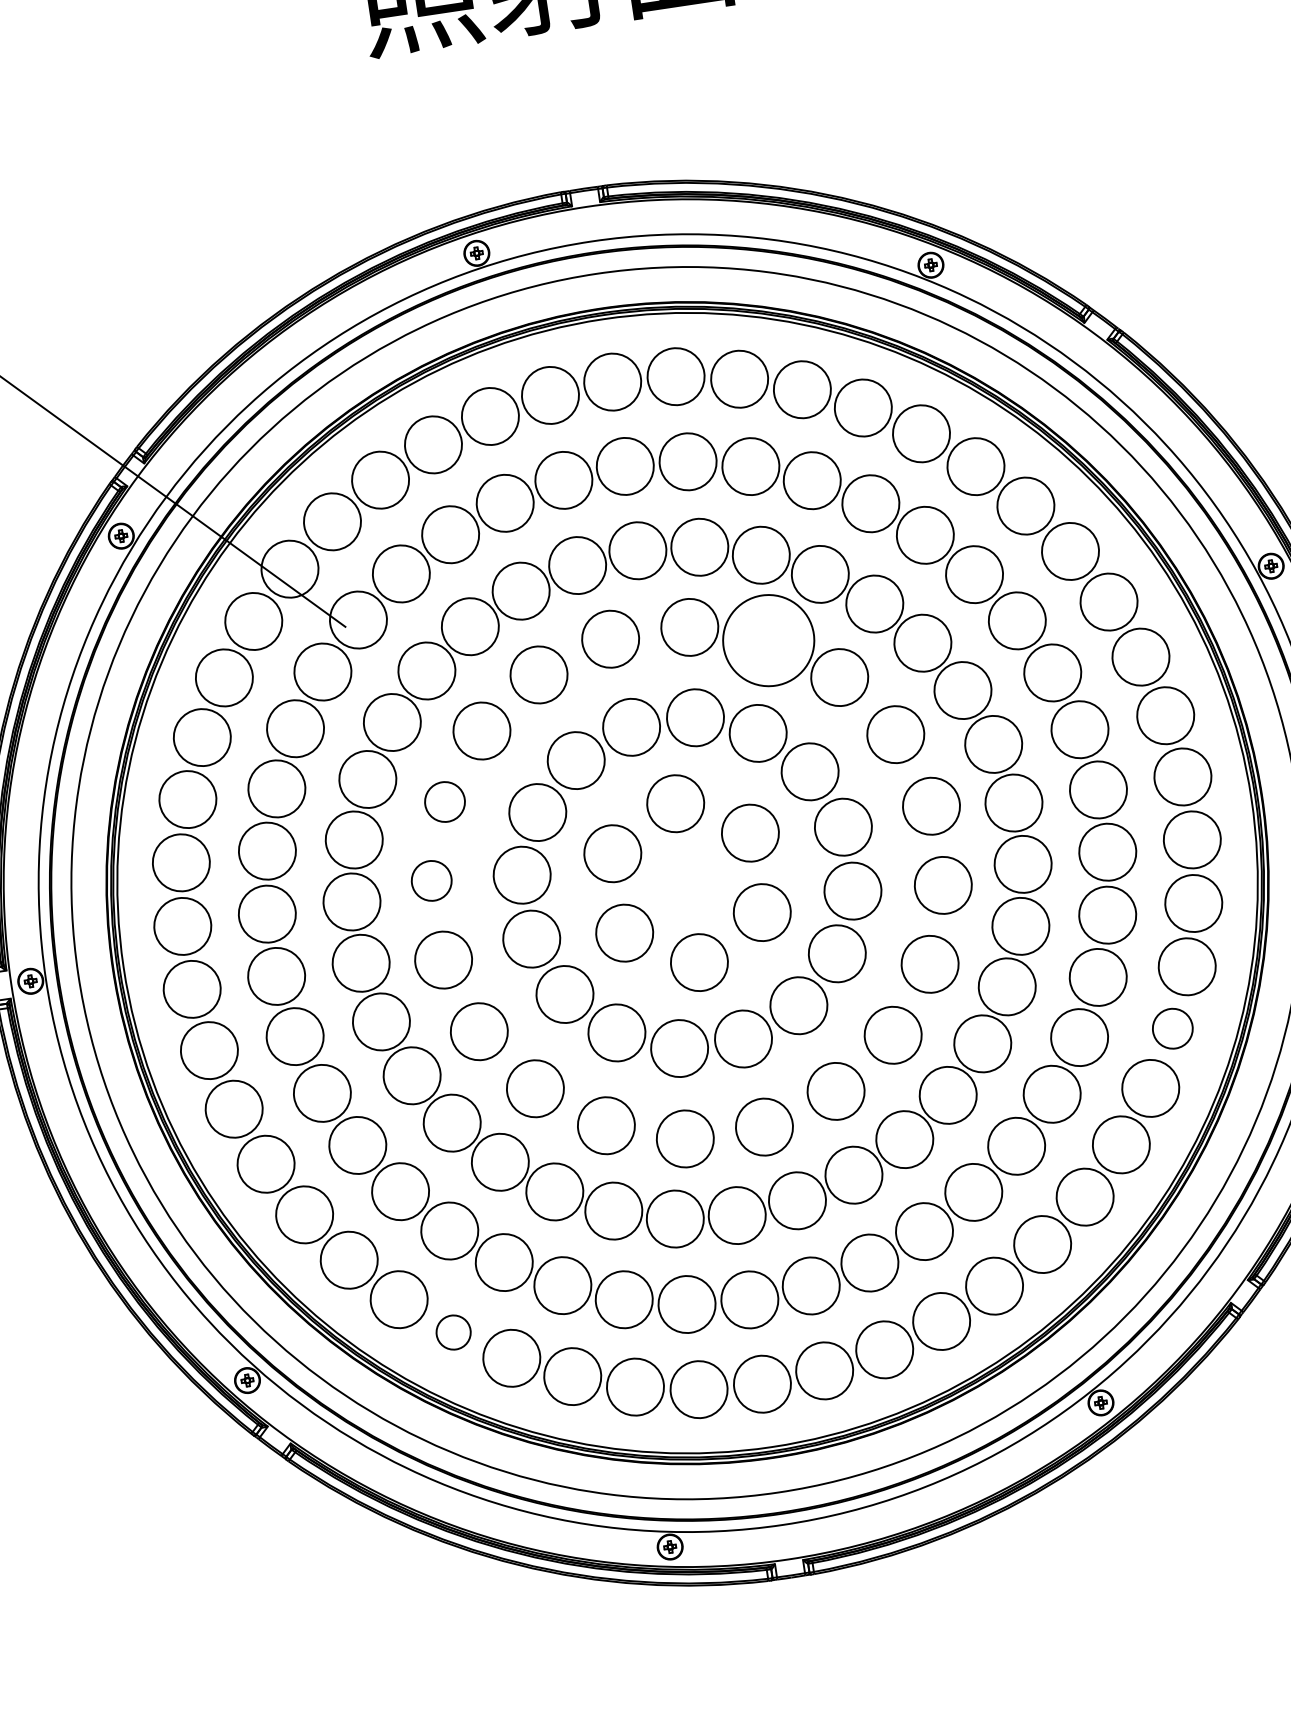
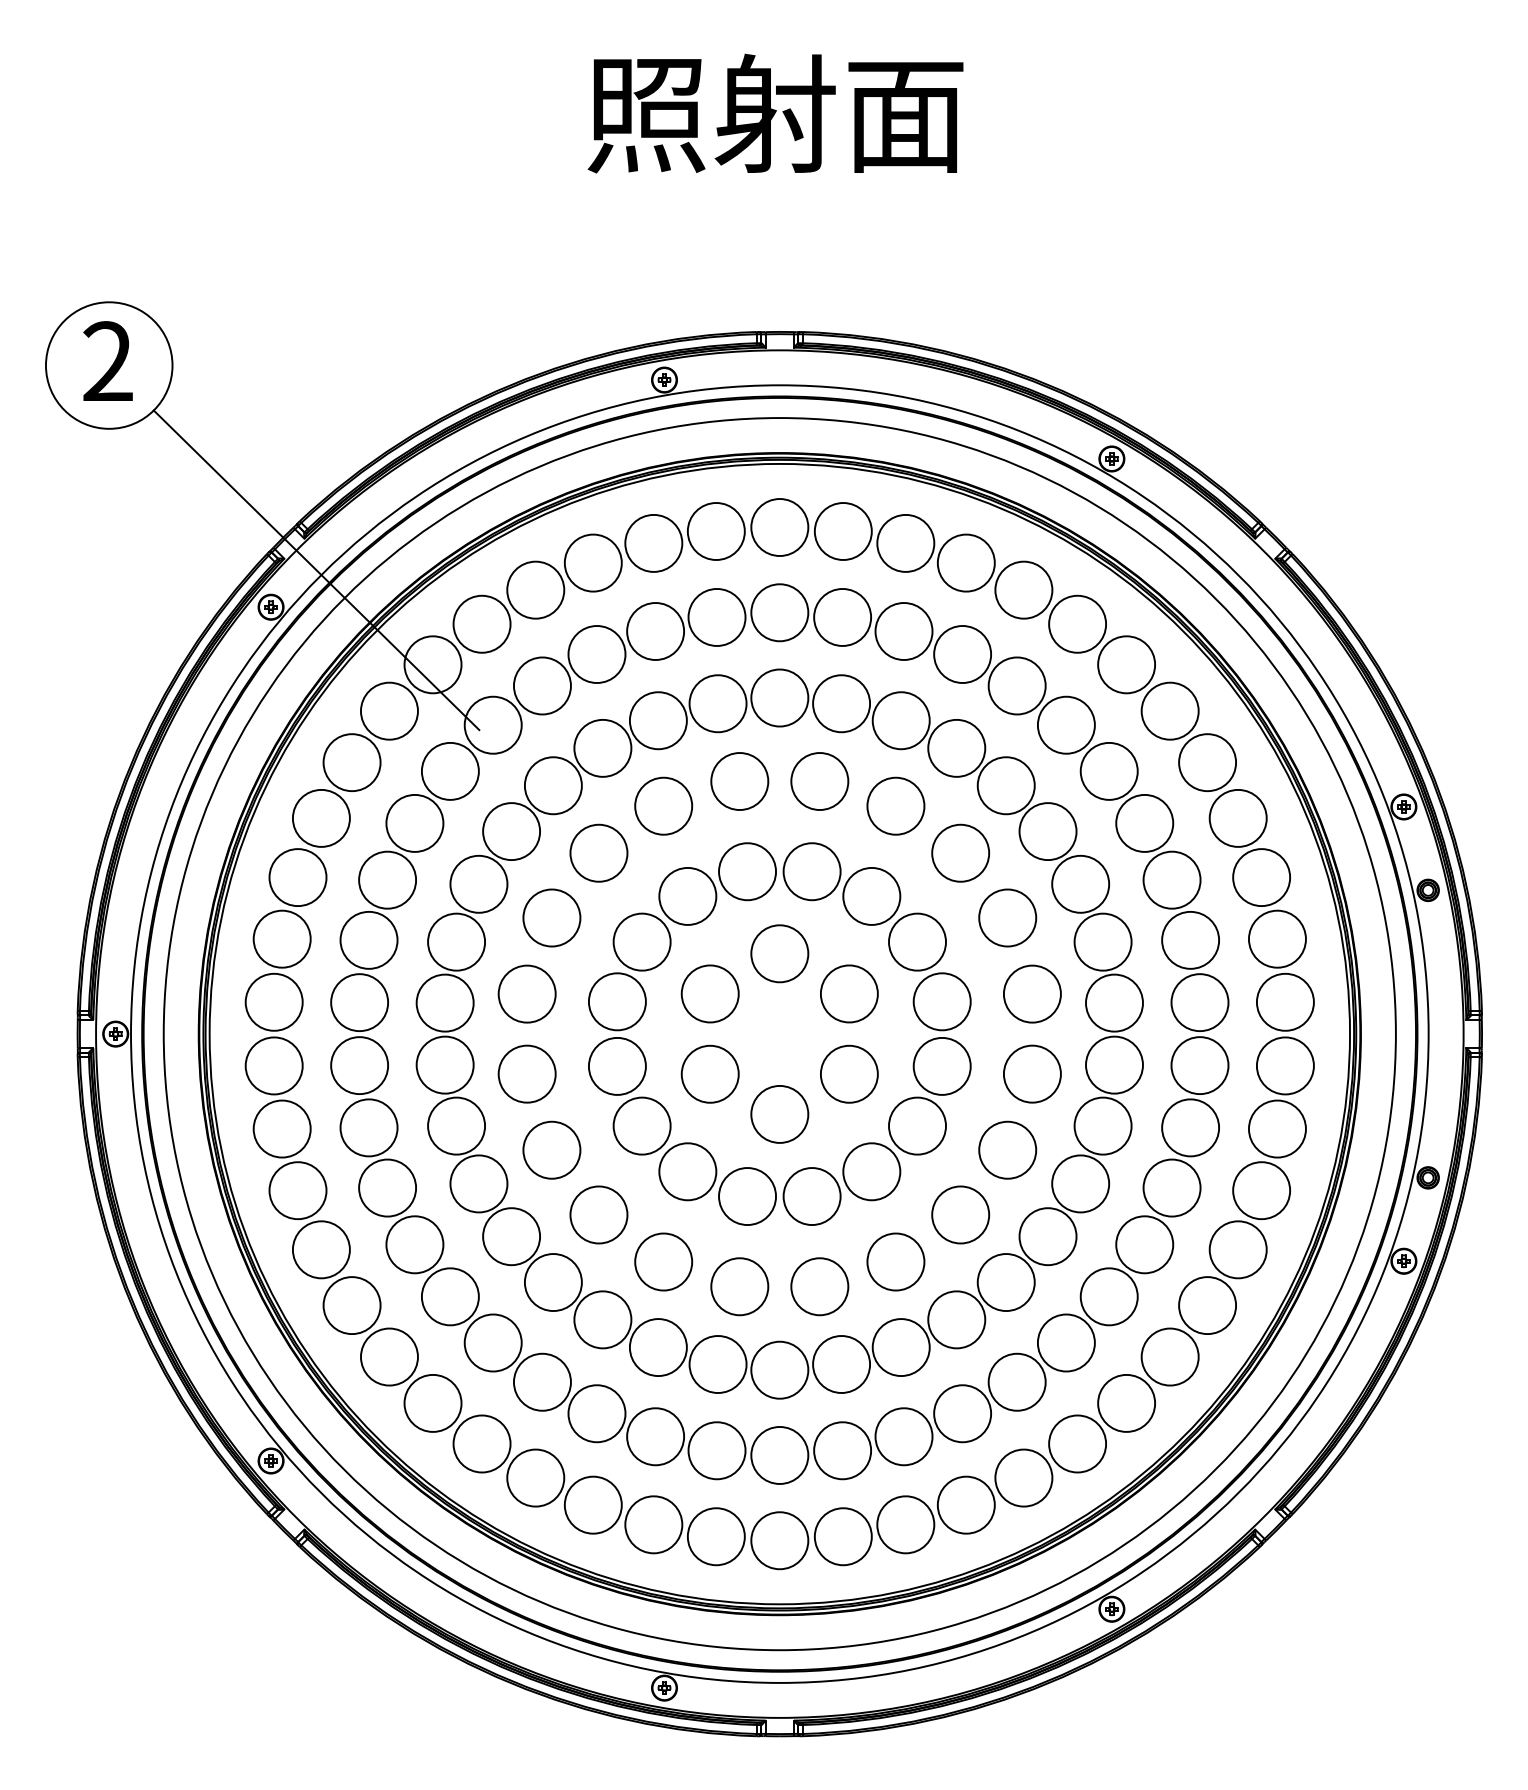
circle: (768, 639) -> (895, 805), size x0.62
circle: (444, 801) -> (551, 917), size x1.43
circle: (431, 880) -> (526, 993), size x1.43
circle: (1172, 1028) -> (1237, 1249), size x1.43
circle: (453, 1332) -> (481, 1443), size x1.67

